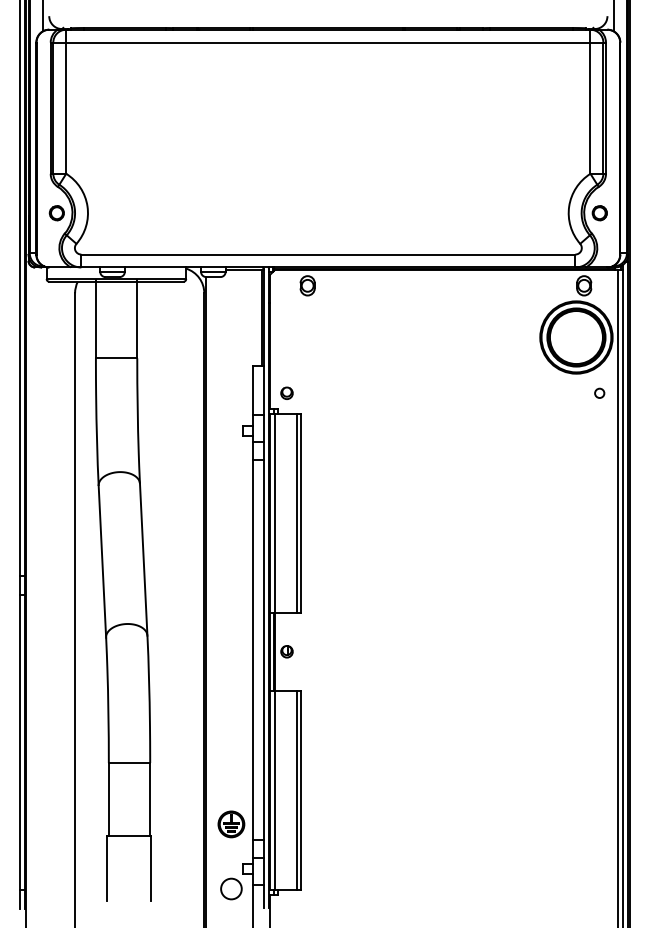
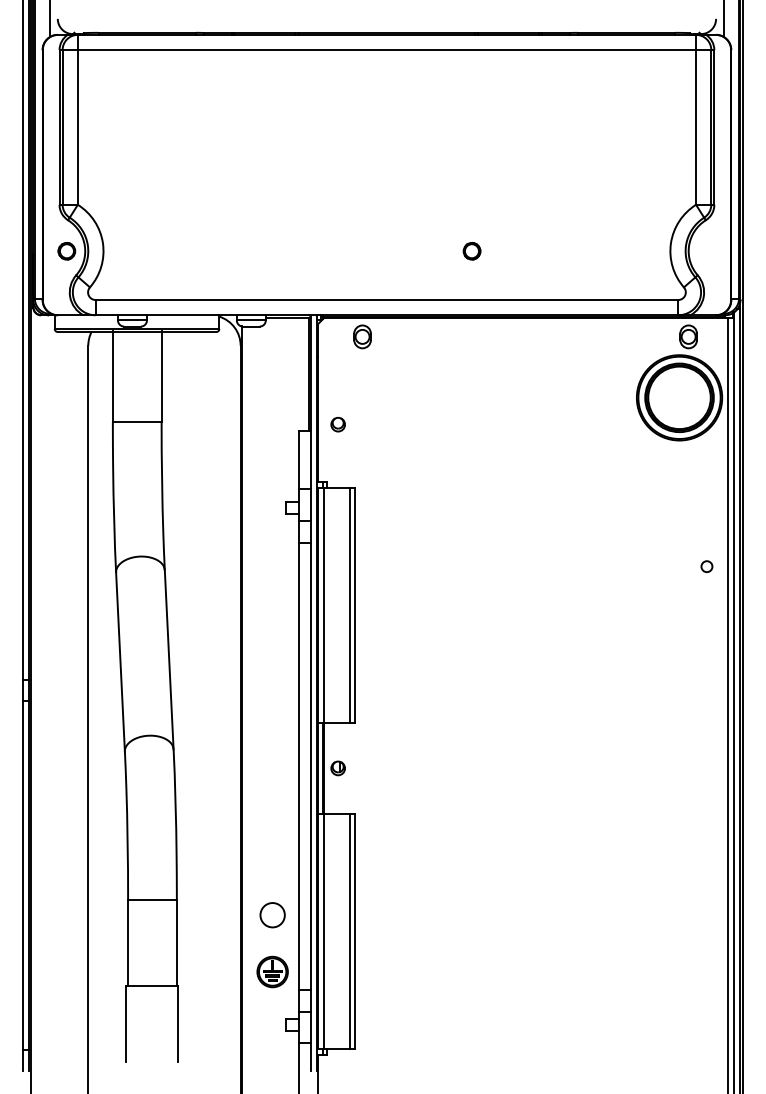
part: (599, 213) -> (471, 251), moved
part: (286, 393) -> (337, 424), moved
circle: (599, 393) -> (706, 566), moved
circle: (231, 889) -> (272, 915), moved

